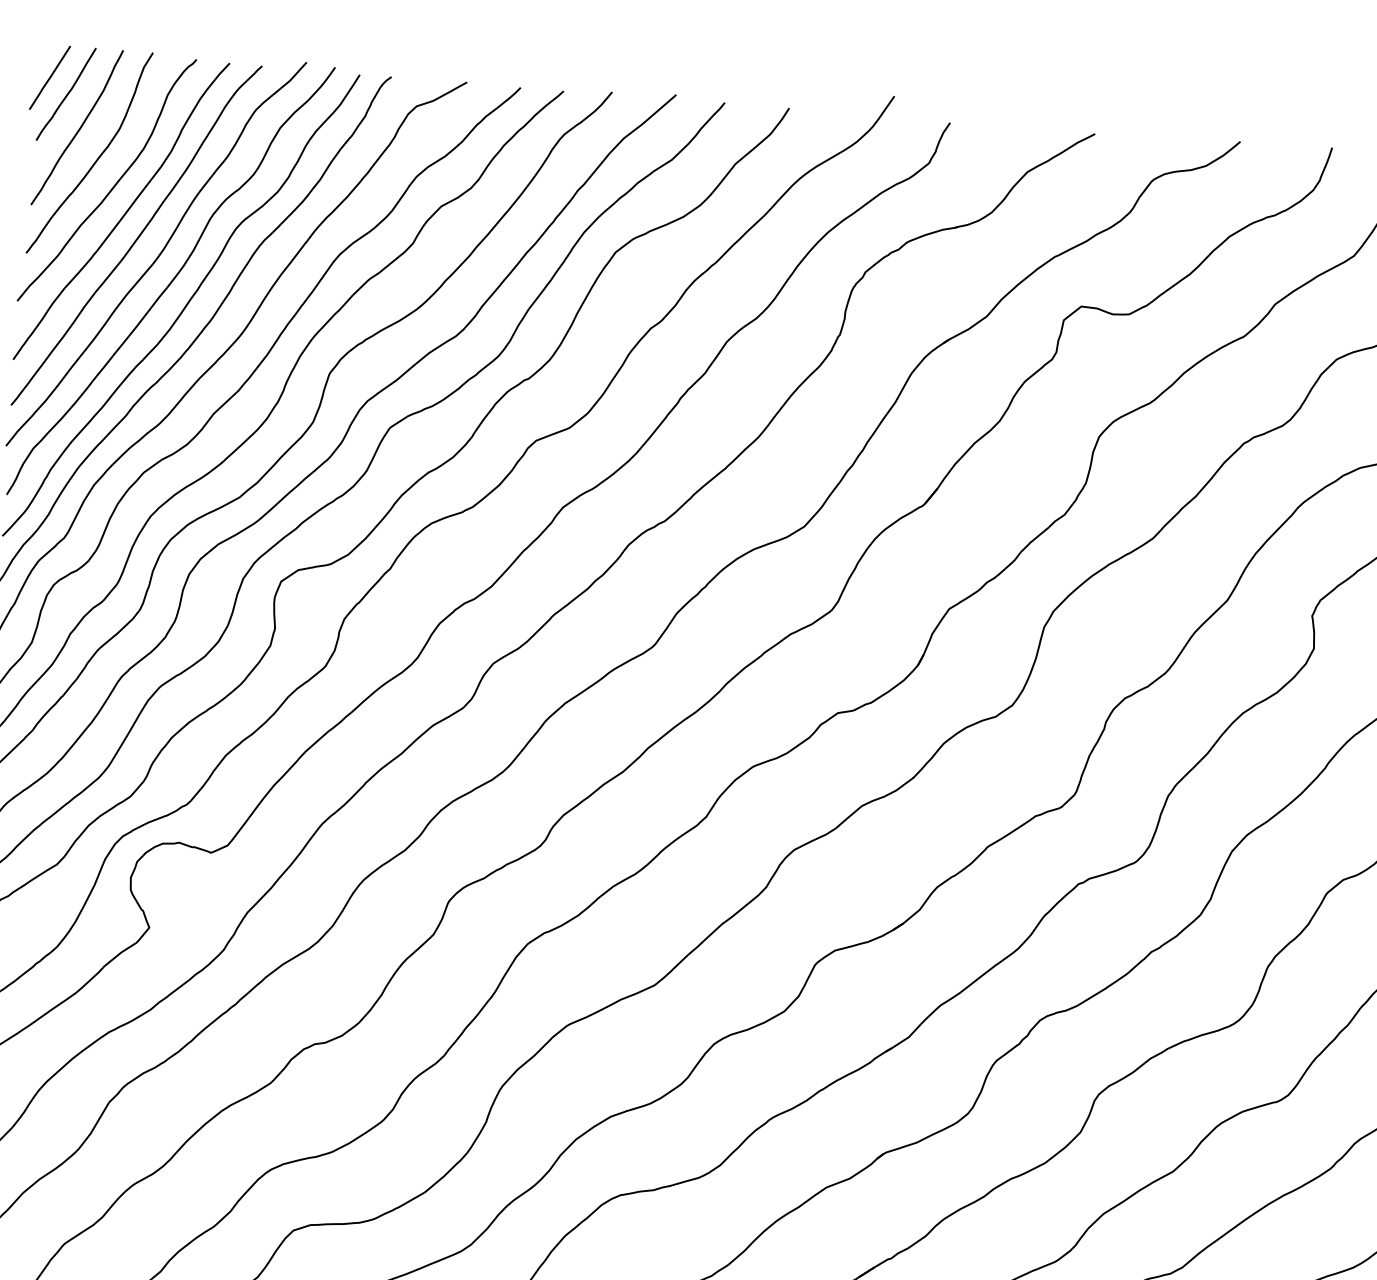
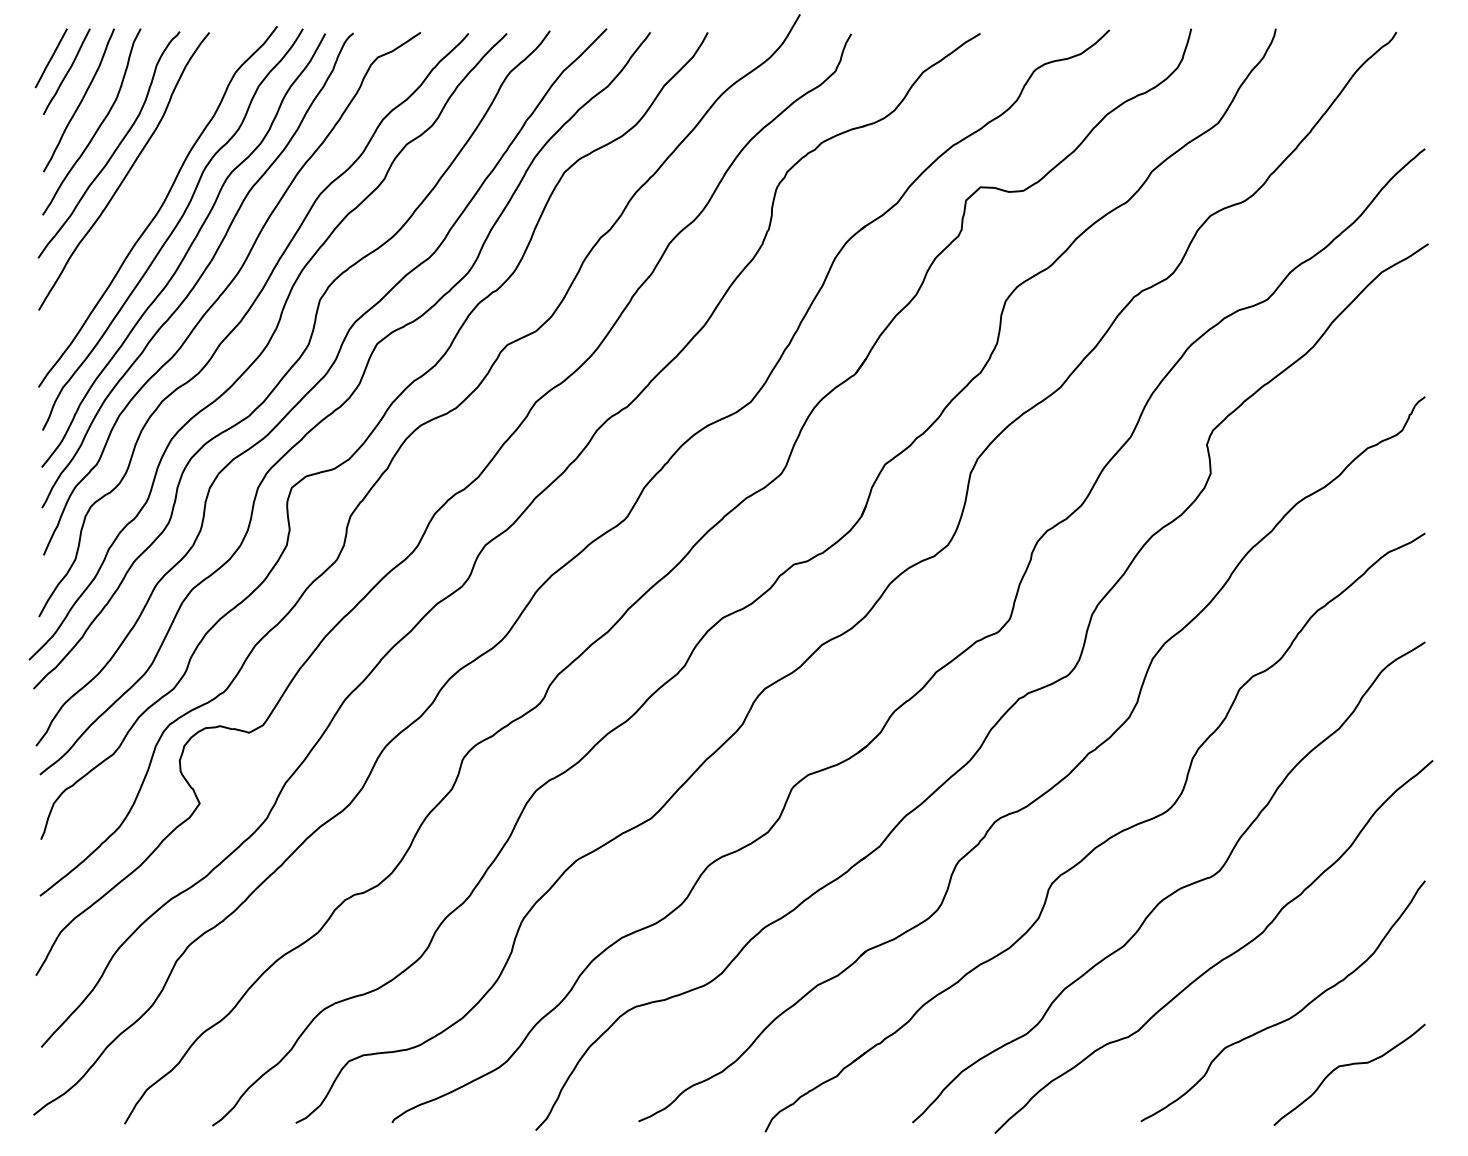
curve: (138, 235) -> (140, 191), removed

